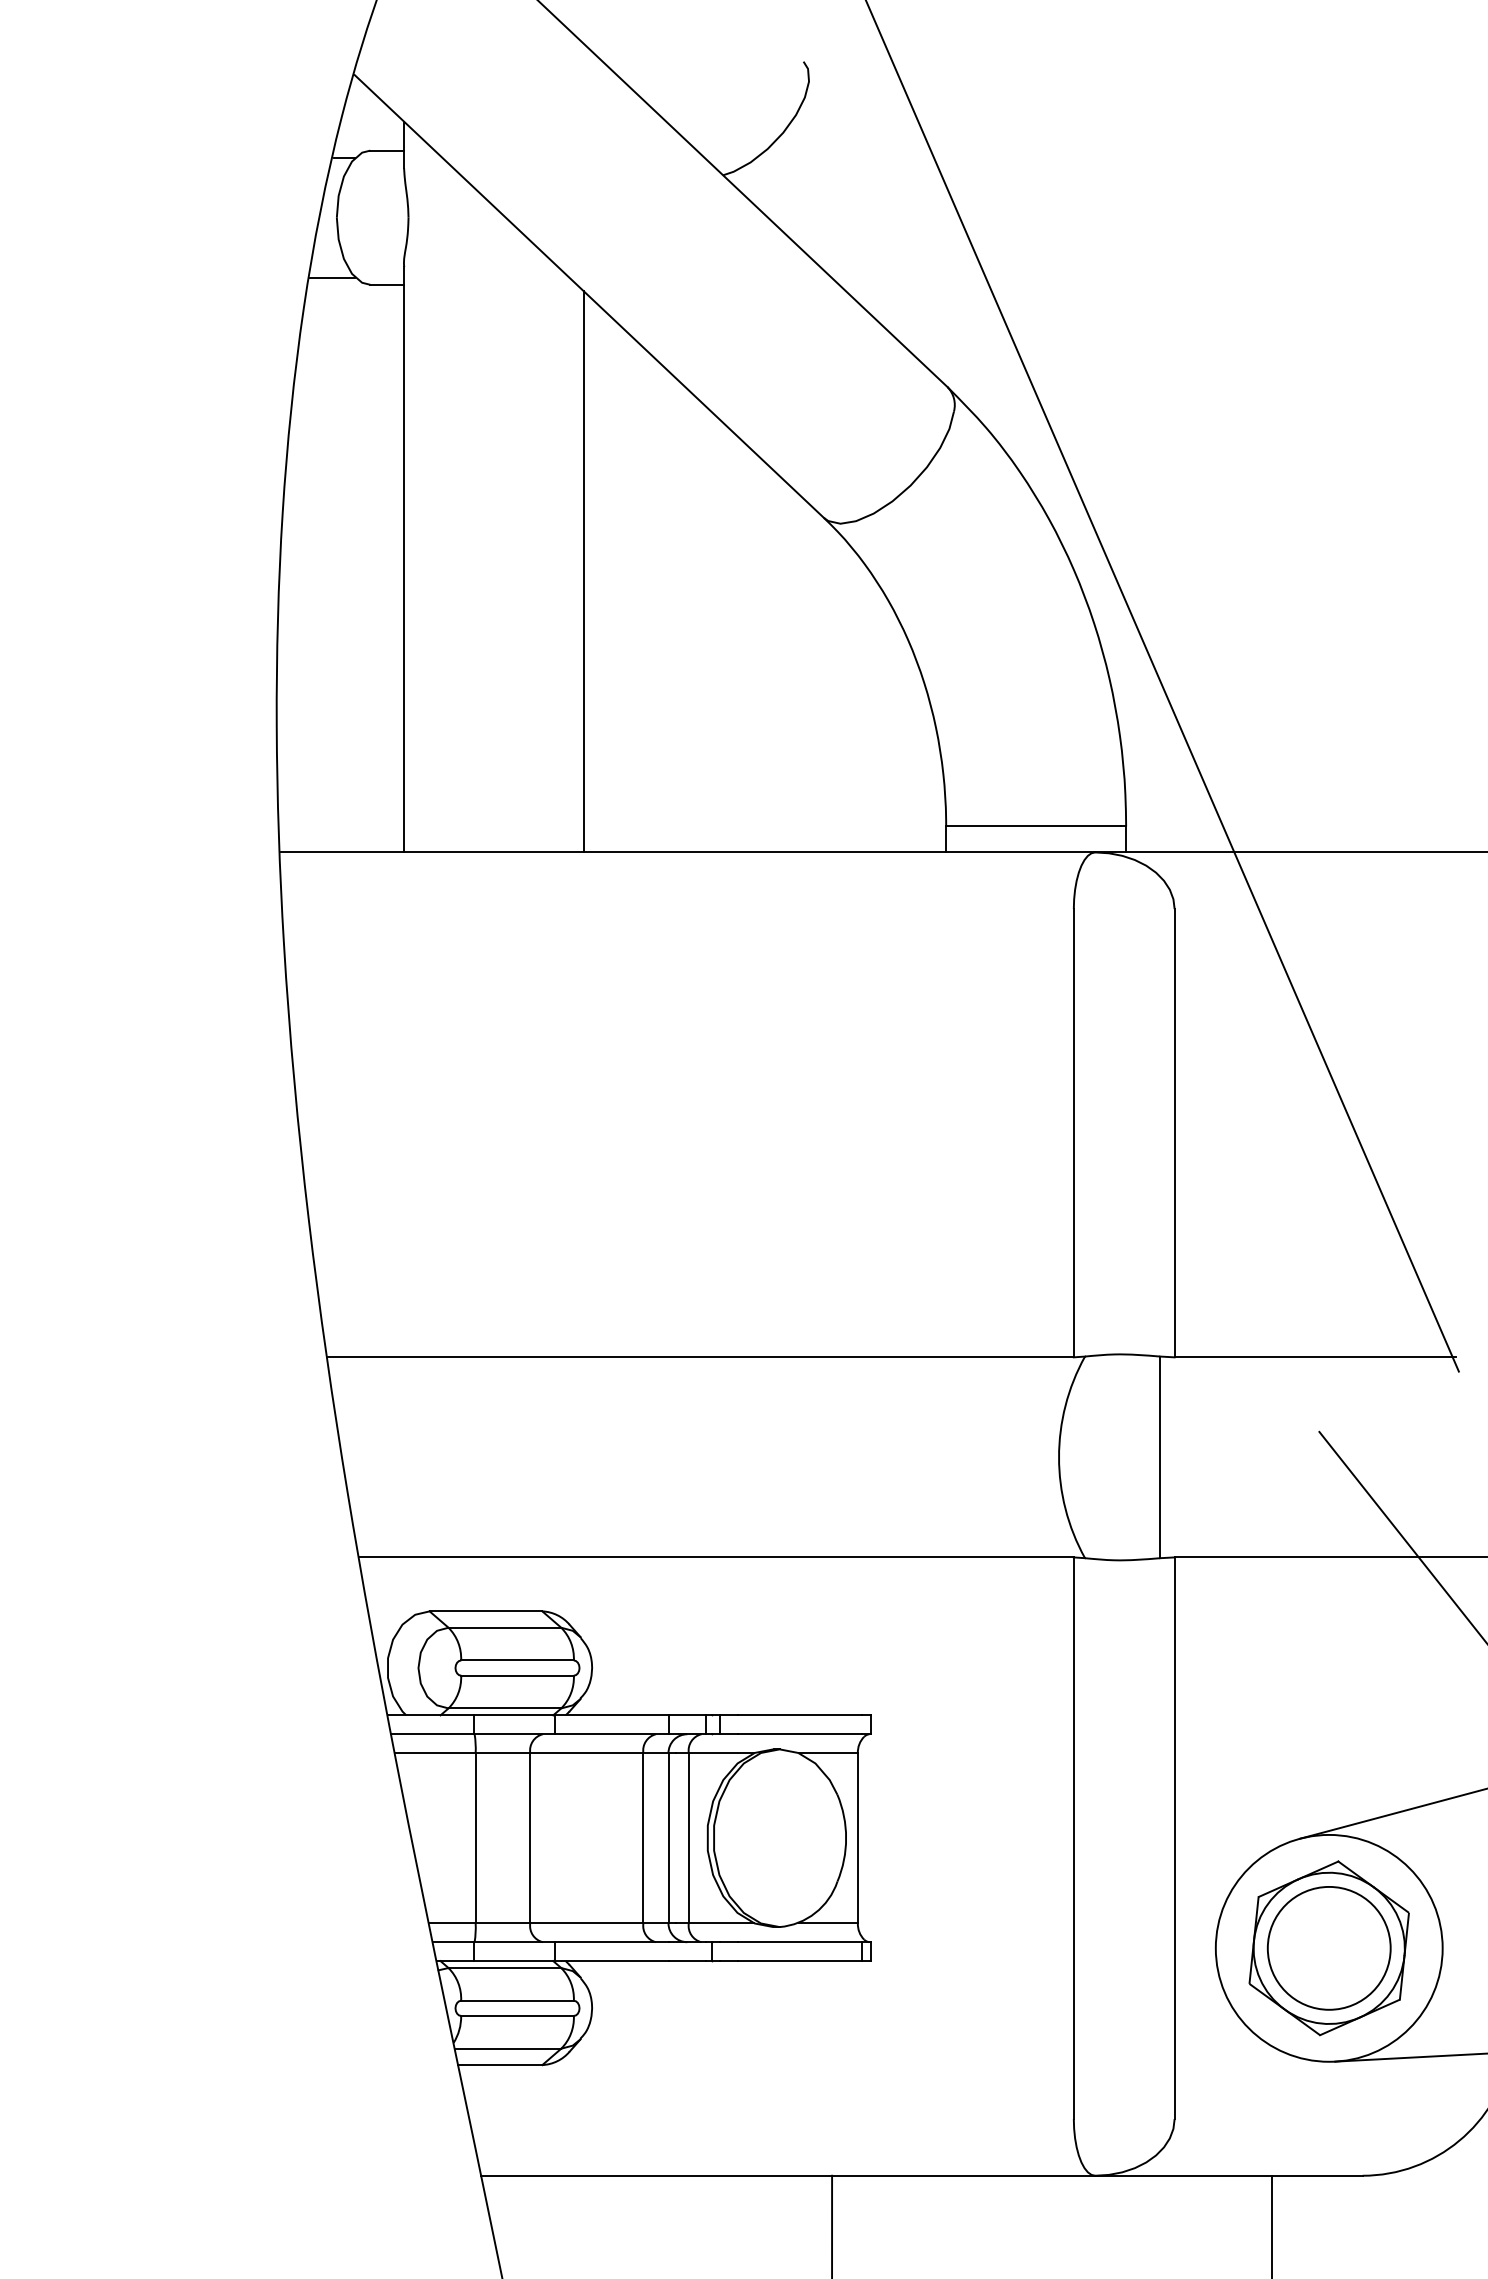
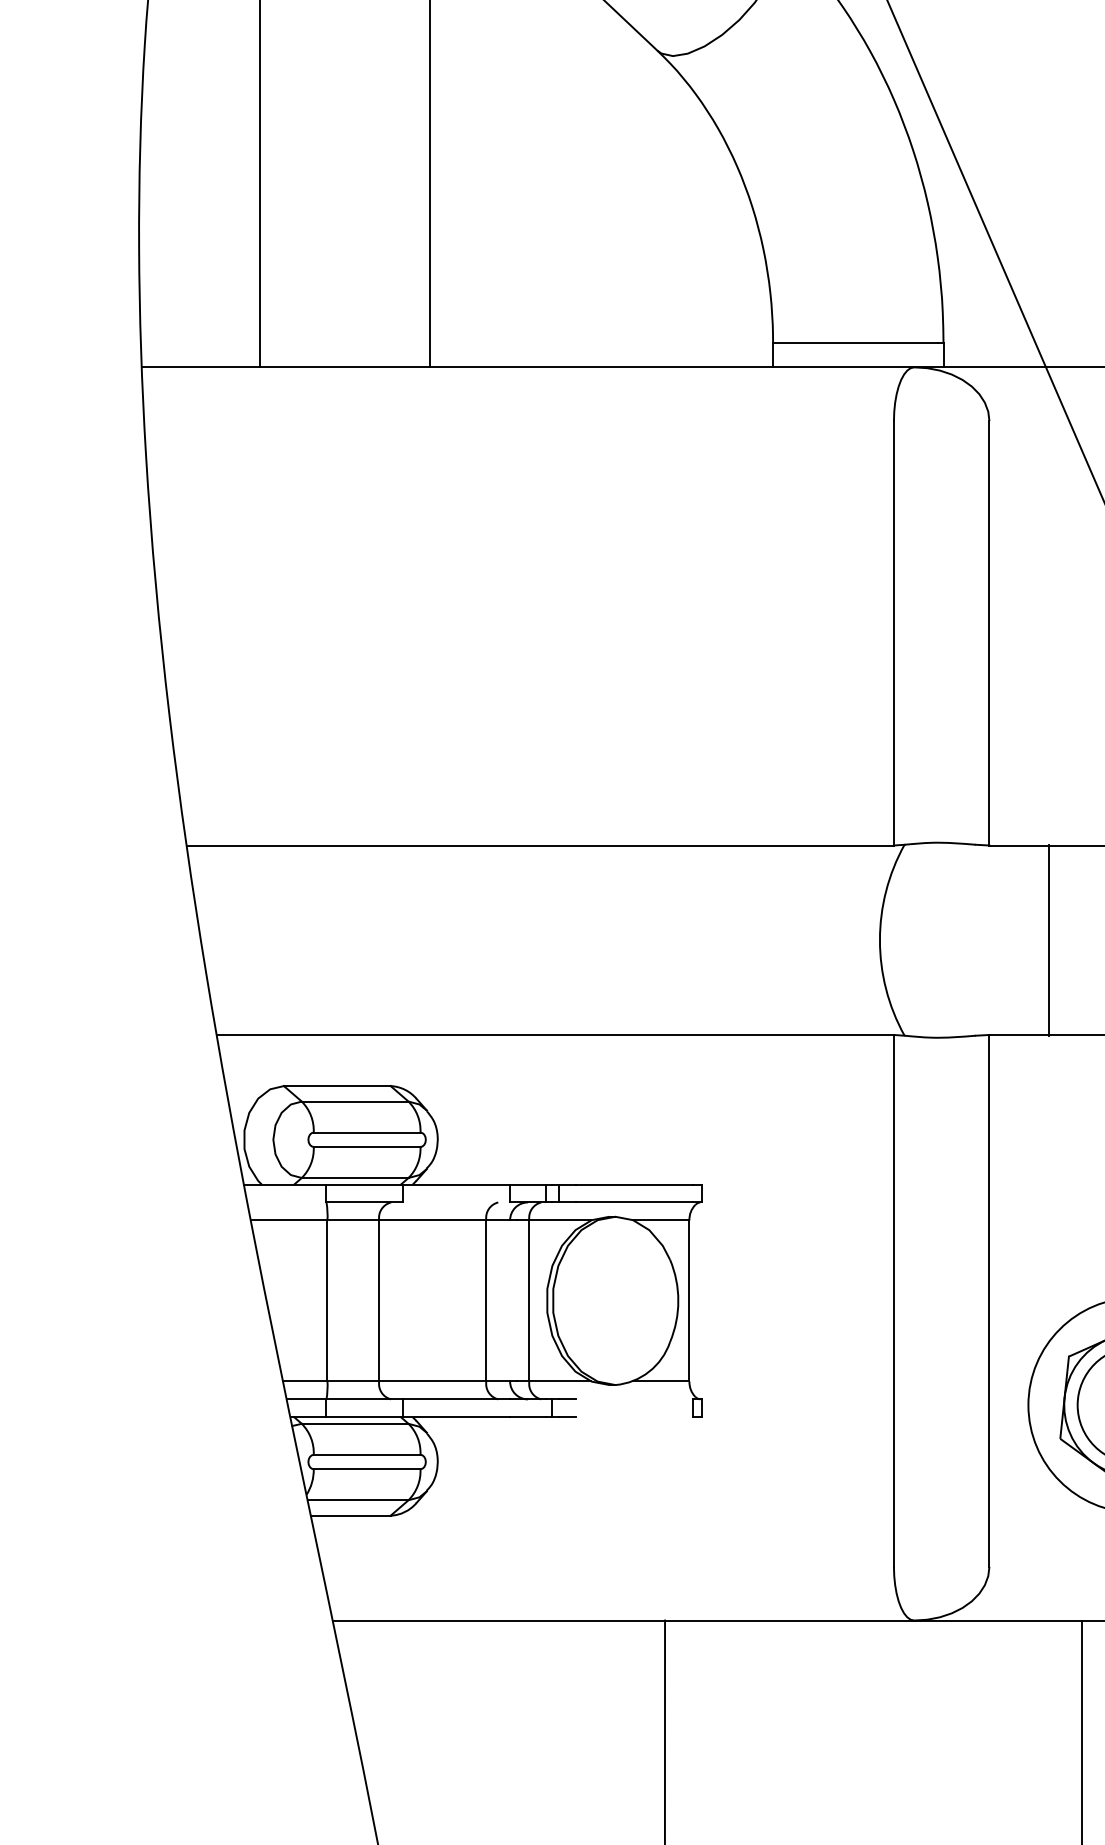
line: (1160, 1457) -> (1048, 940), moved
line: (432, 1734) -> (286, 1202), removed
line: (611, 1734) -> (456, 1202), removed
line: (668, 1838) -> (510, 1301), removed
line: (799, 1942) -> (634, 1399), removed
line: (799, 1961) -> (634, 1417), removed

